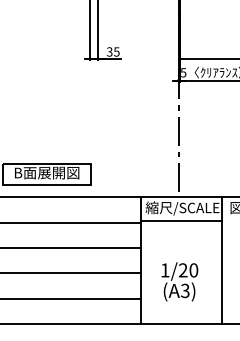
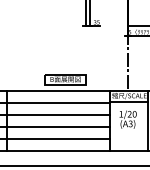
text: (178, 281) -> (127, 119), moved

